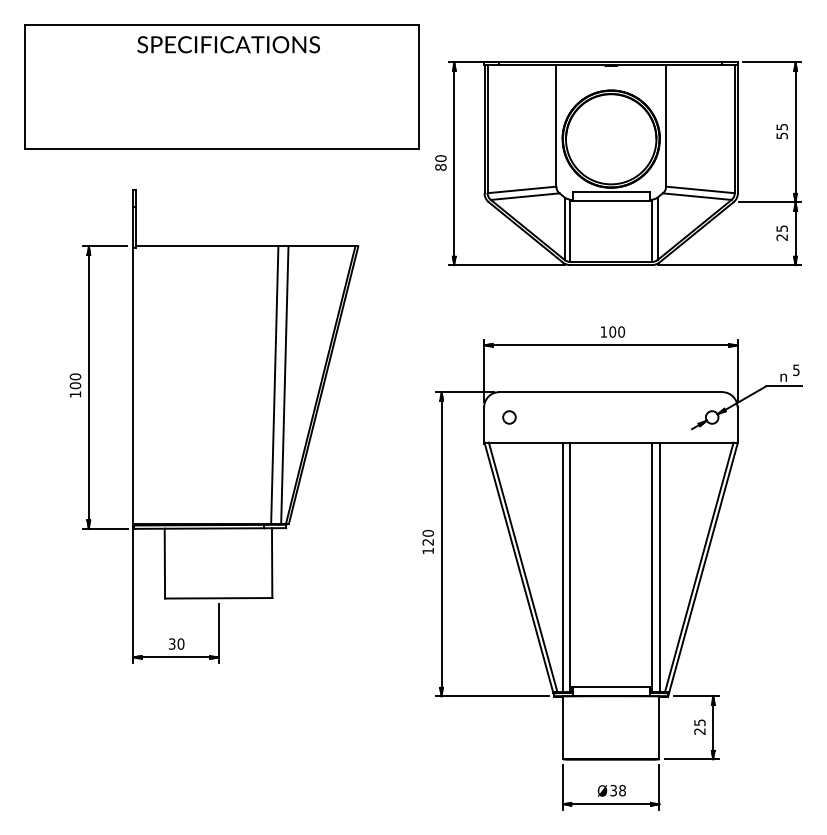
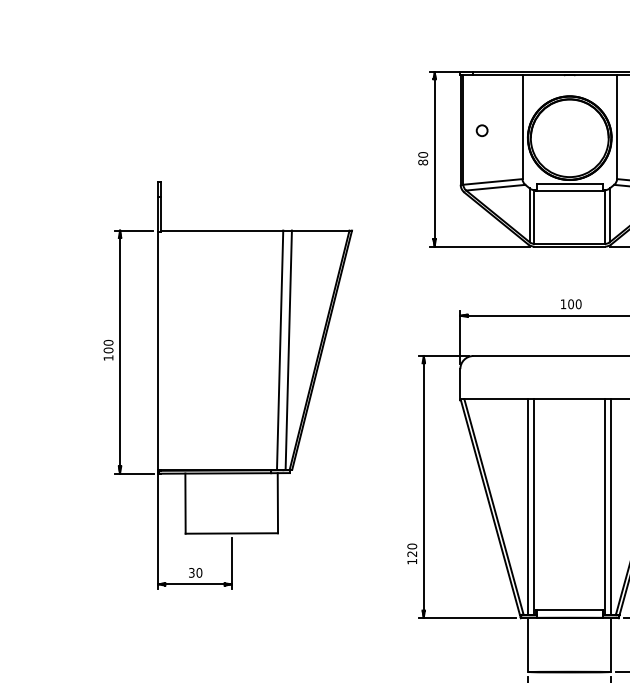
part: (221, 86) -> (234, 92), removed
circle: (509, 417) -> (482, 130), moved
text: (427, 541) -> (411, 553), moved

